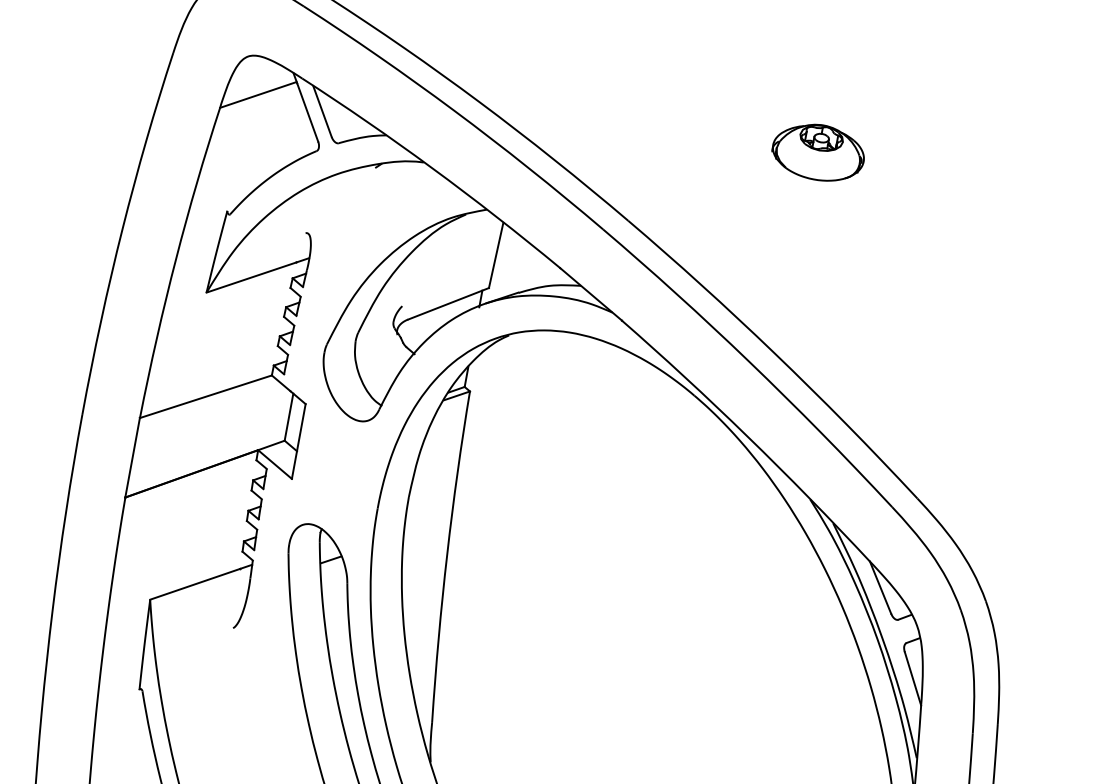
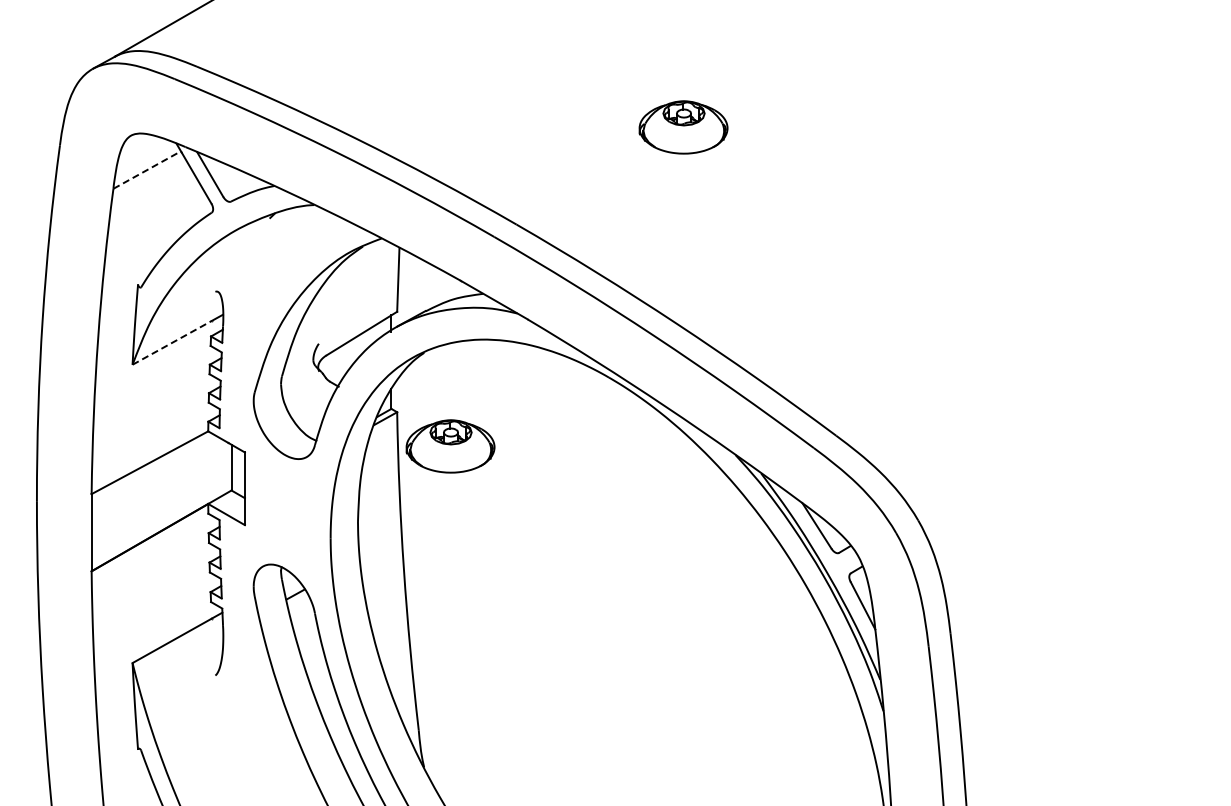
line: (258, 95) -> (147, 170), solid -> dashed
line: (251, 277) -> (172, 342), solid -> dashed
part: (518, 436) -> (450, 446), added

